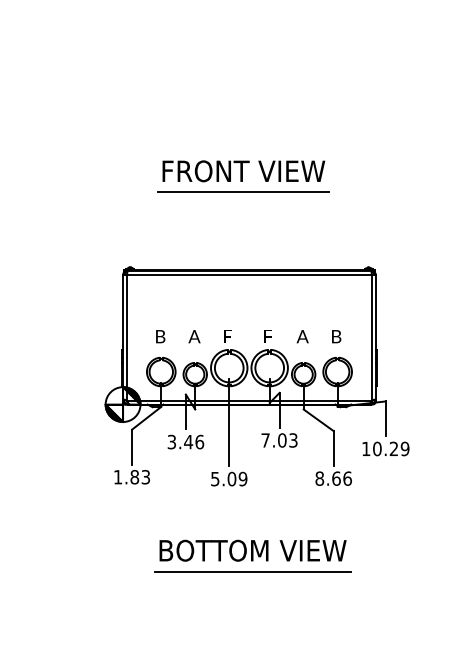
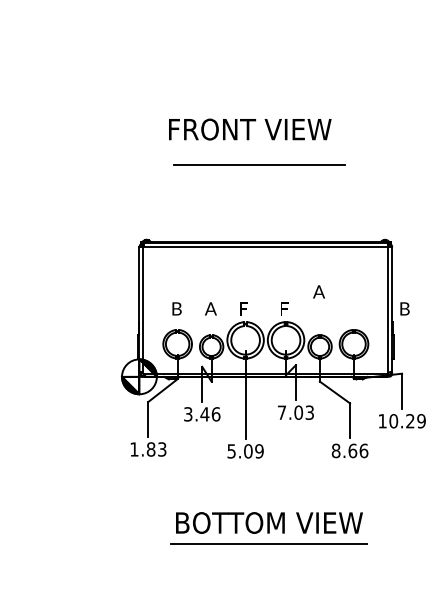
text: (243, 171) -> (249, 129), moved
text: (302, 336) -> (318, 291), moved
text: (336, 336) -> (404, 308), moved

